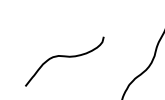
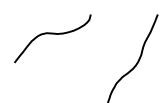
curve: (64, 57) -> (52, 34), moved

